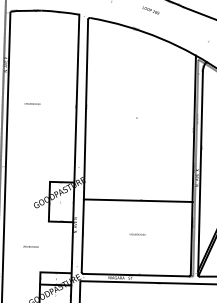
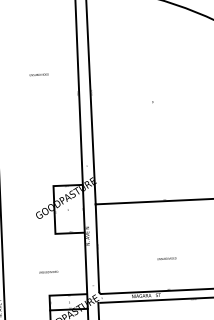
text: (32, 103) -> (39, 74), moved
text: (137, 234) -> (166, 258), moved
text: (30, 246) -> (47, 271), moved

